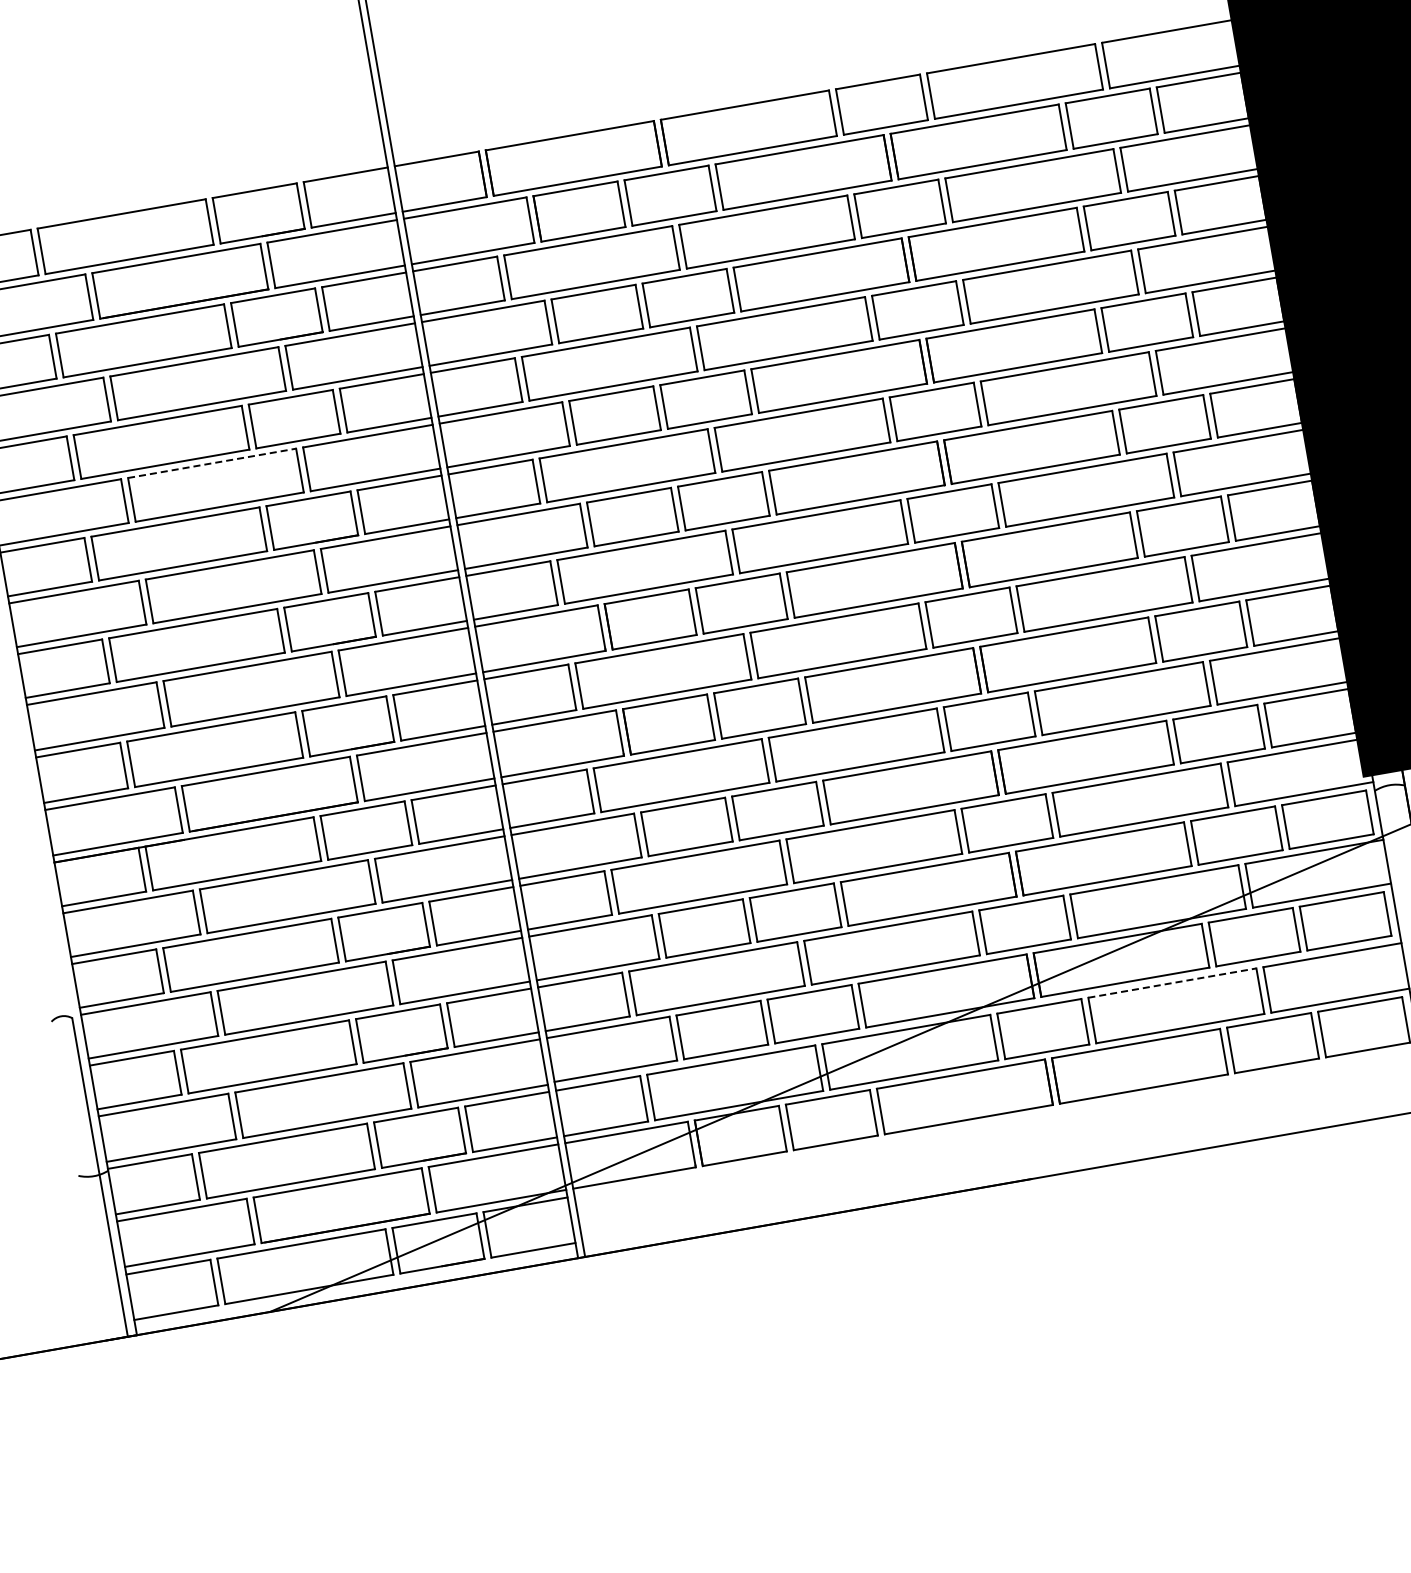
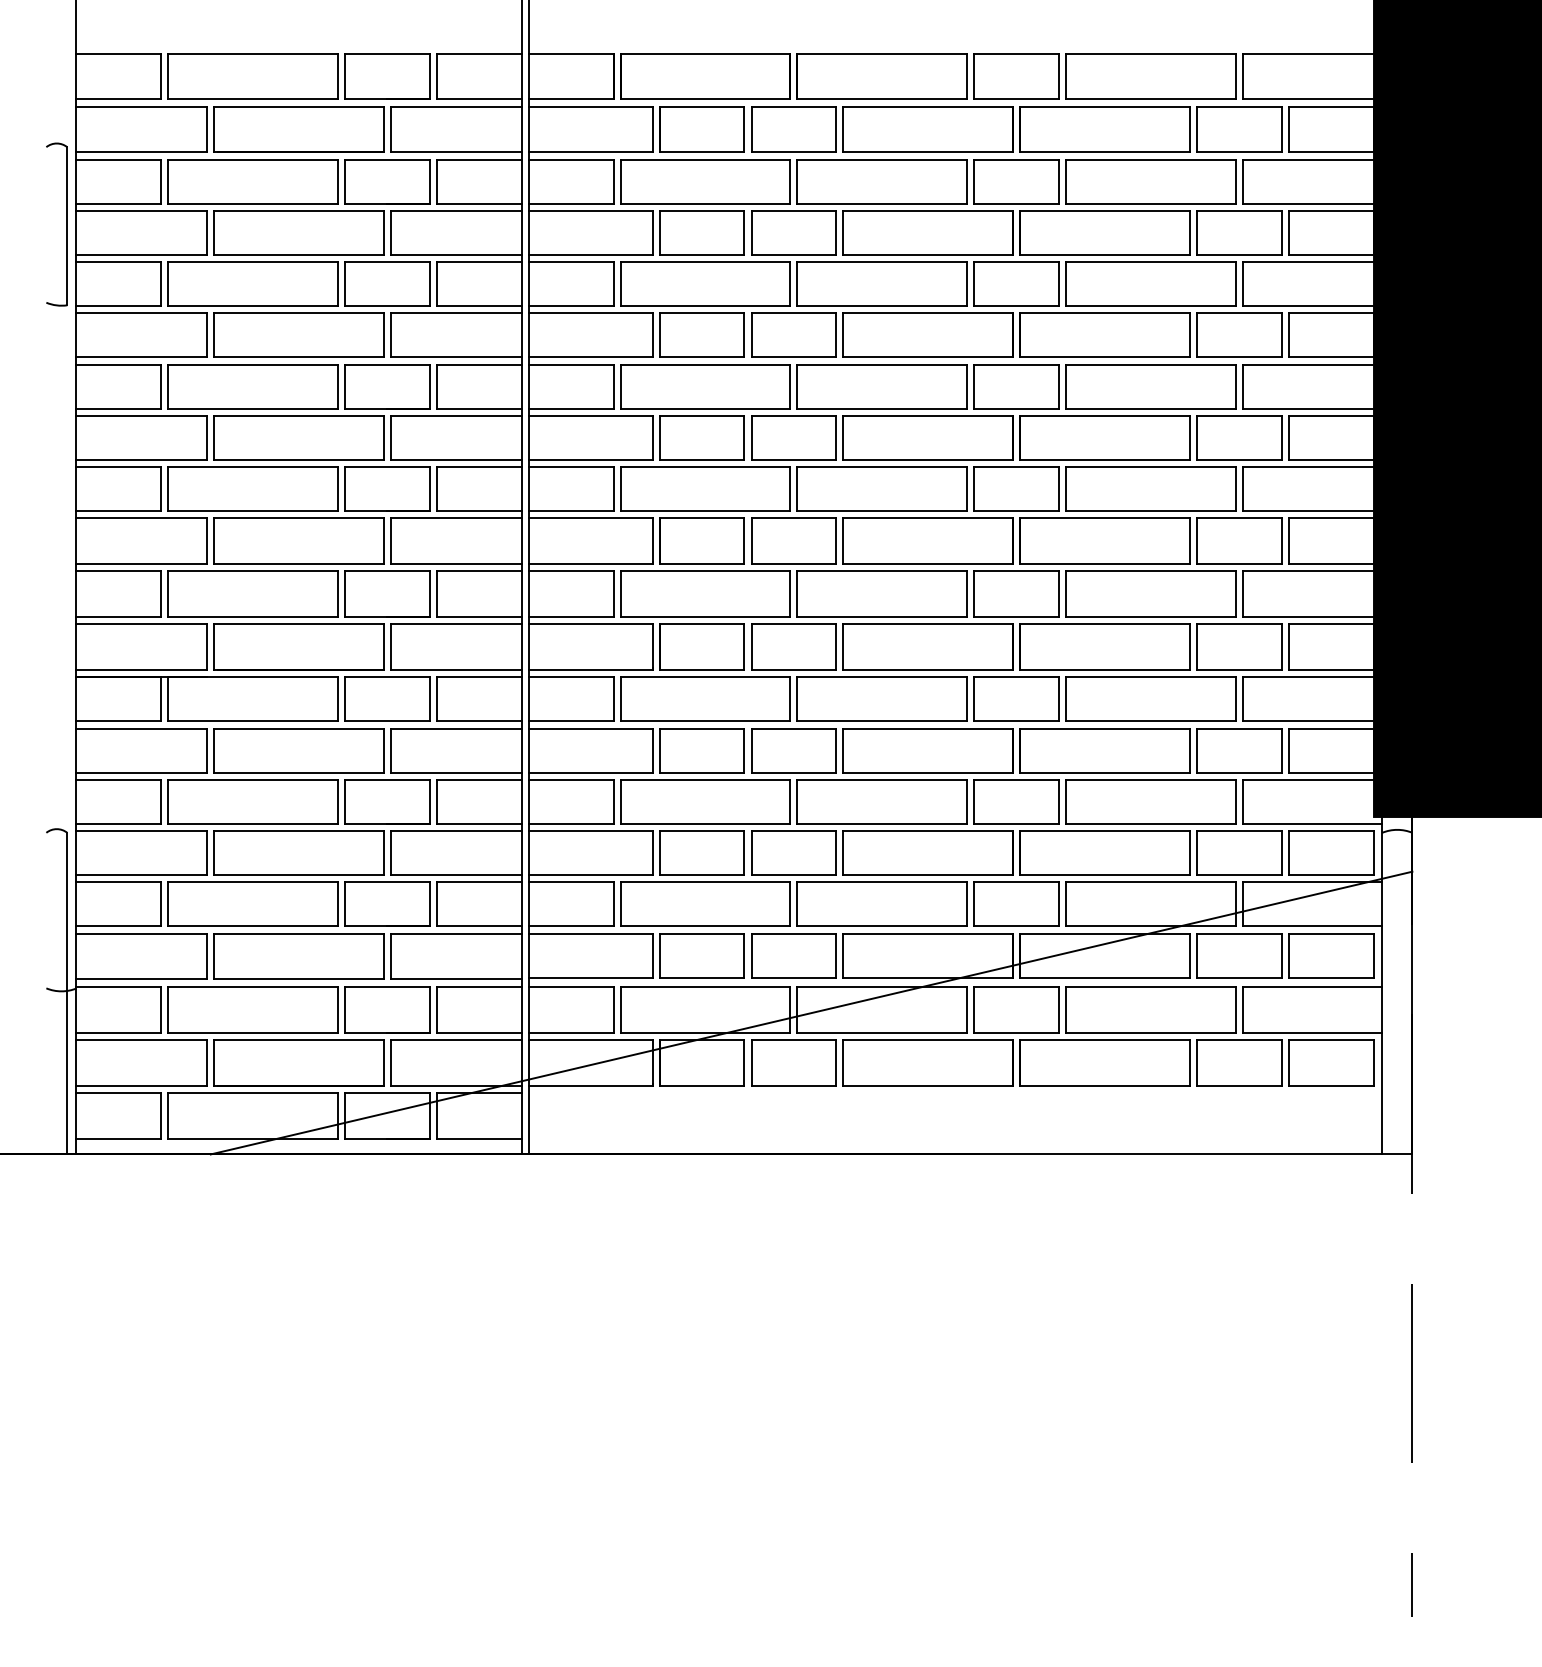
line: (212, 463) -> (299, 313), dashed -> solid
line: (1172, 983) -> (1150, 986), dashed -> solid

